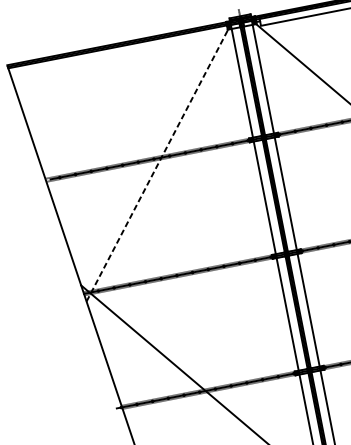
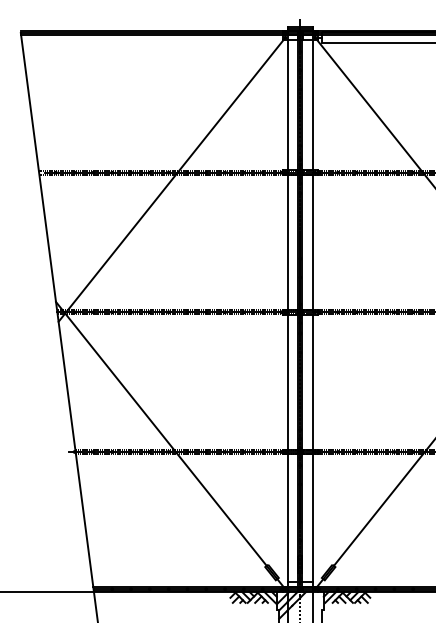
line: (158, 164) -> (172, 179), dashed -> solid

